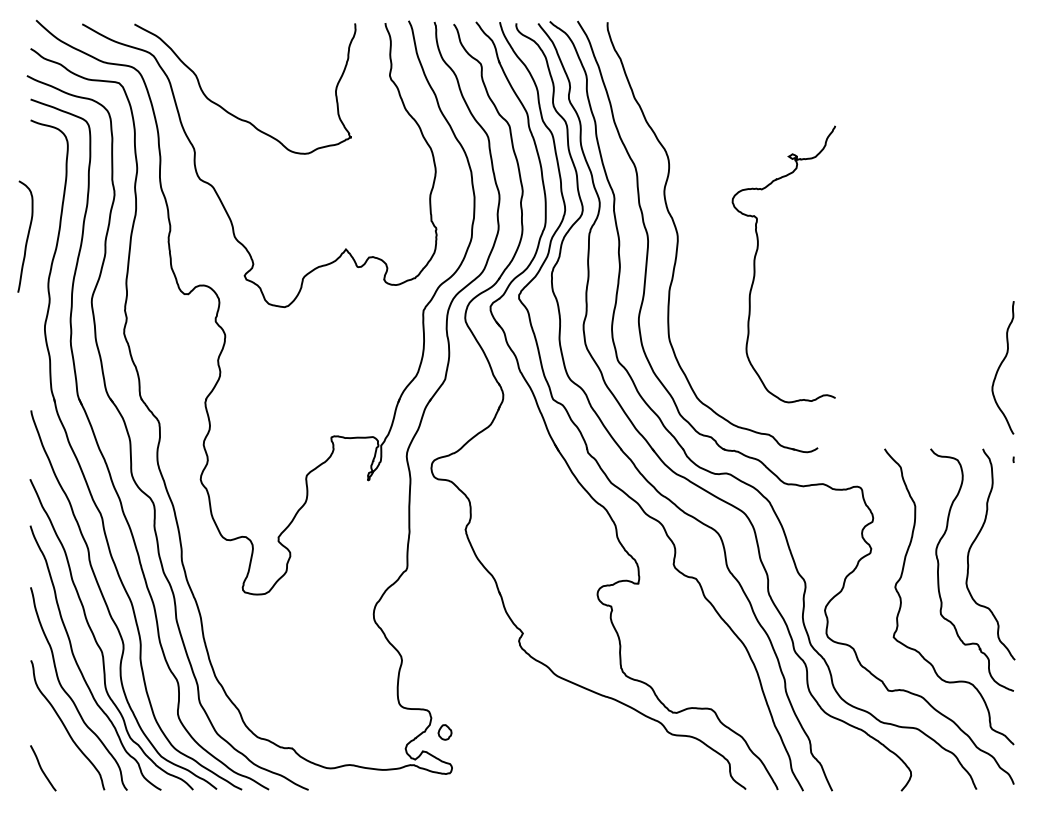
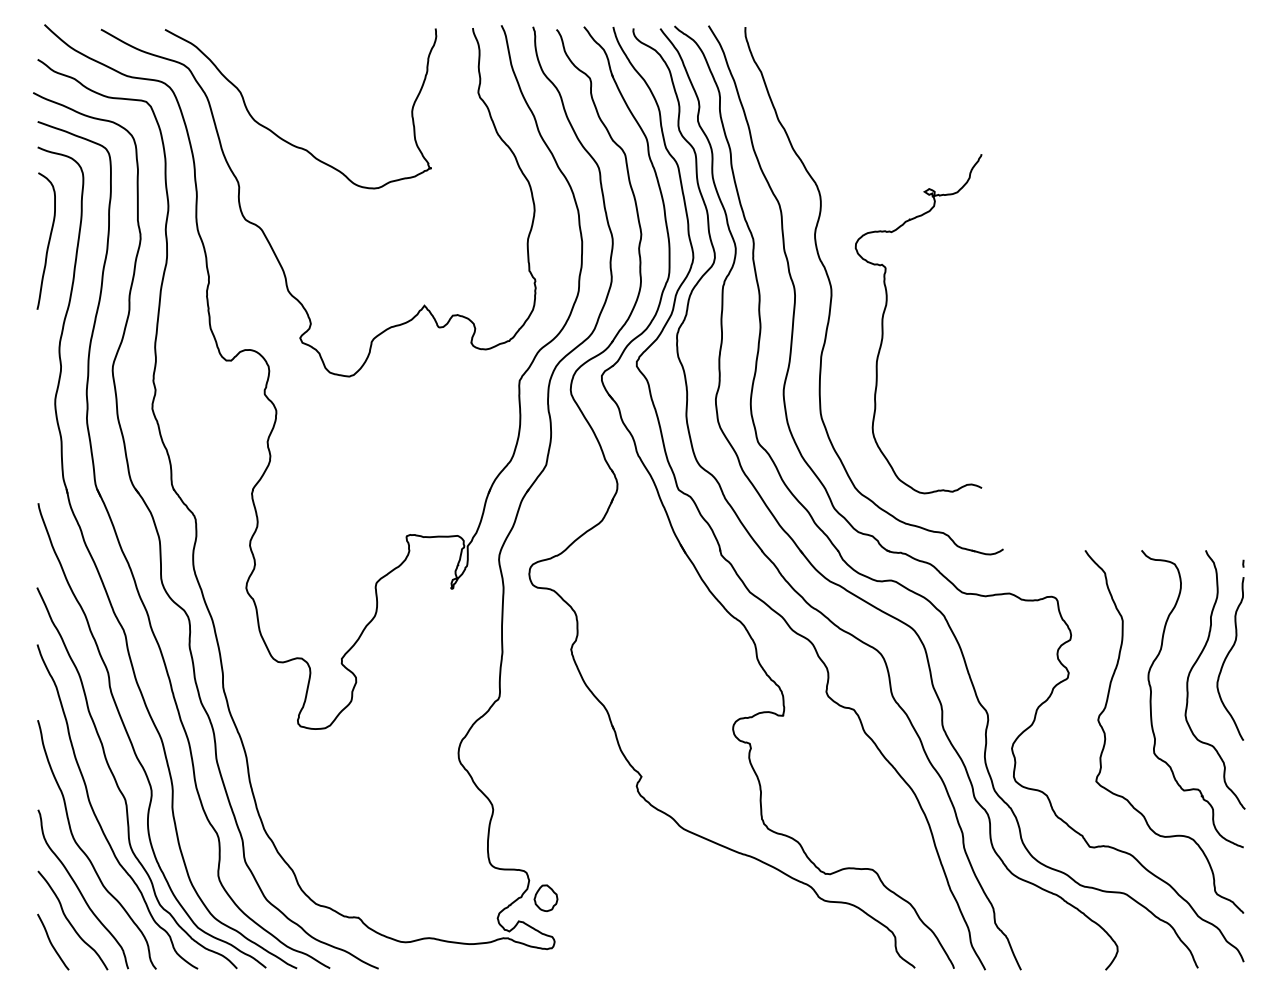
curve: (27, 236) -> (48, 240), moved
curve: (755, 264) -> (883, 324), moved
curve: (1000, 366) -> (1227, 657), moved
part: (444, 731) -> (545, 897), size x1.43
curve: (57, 752) -> (70, 922), added

